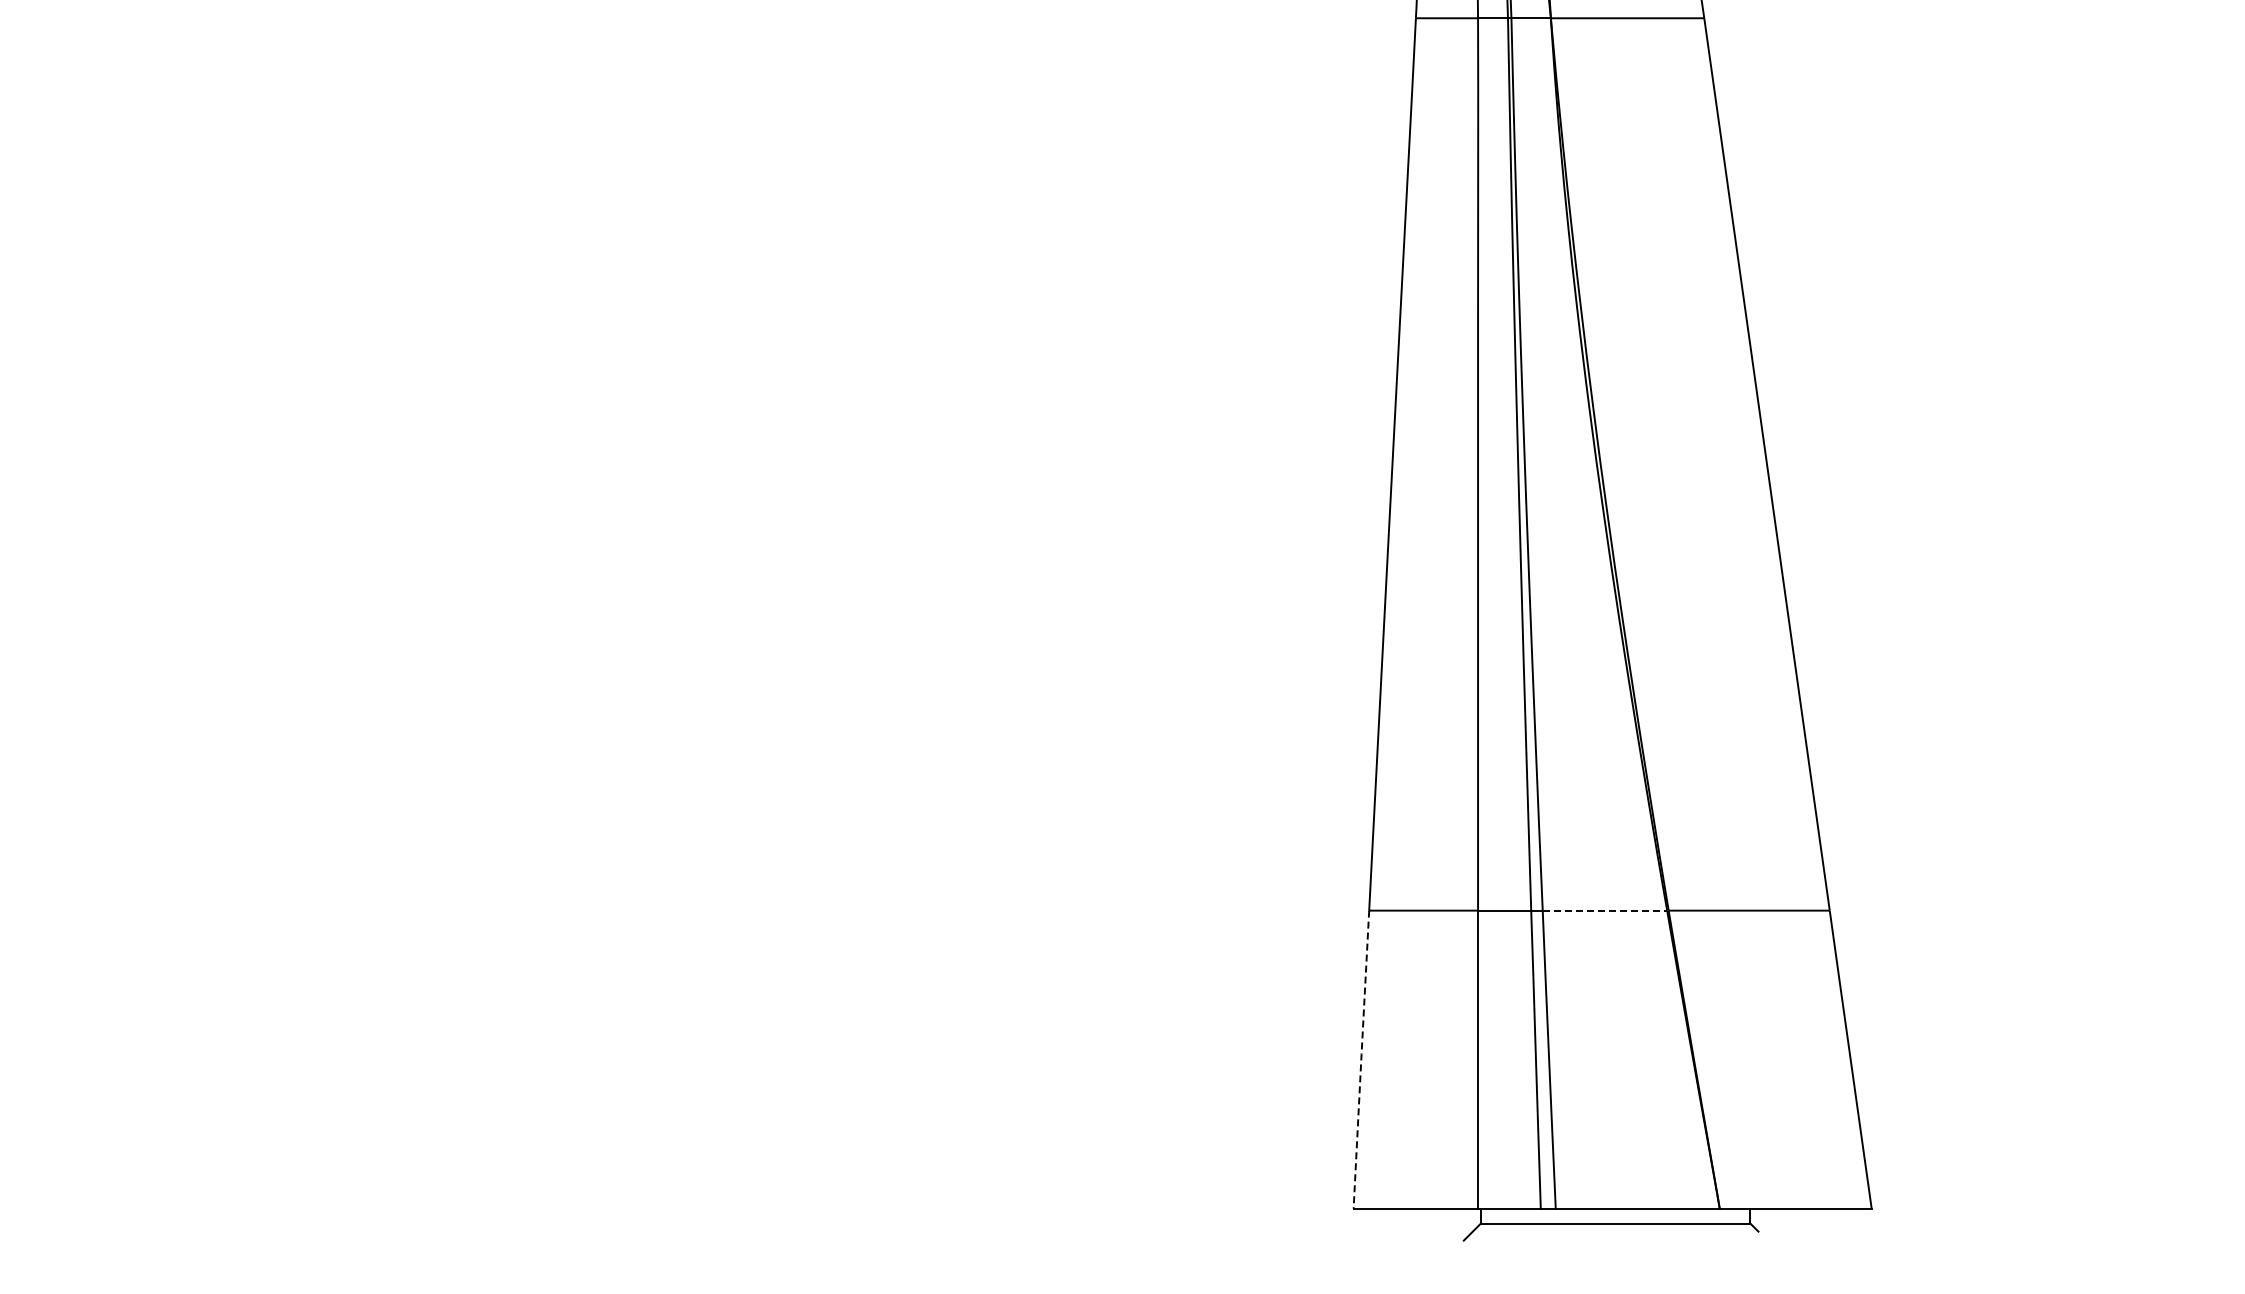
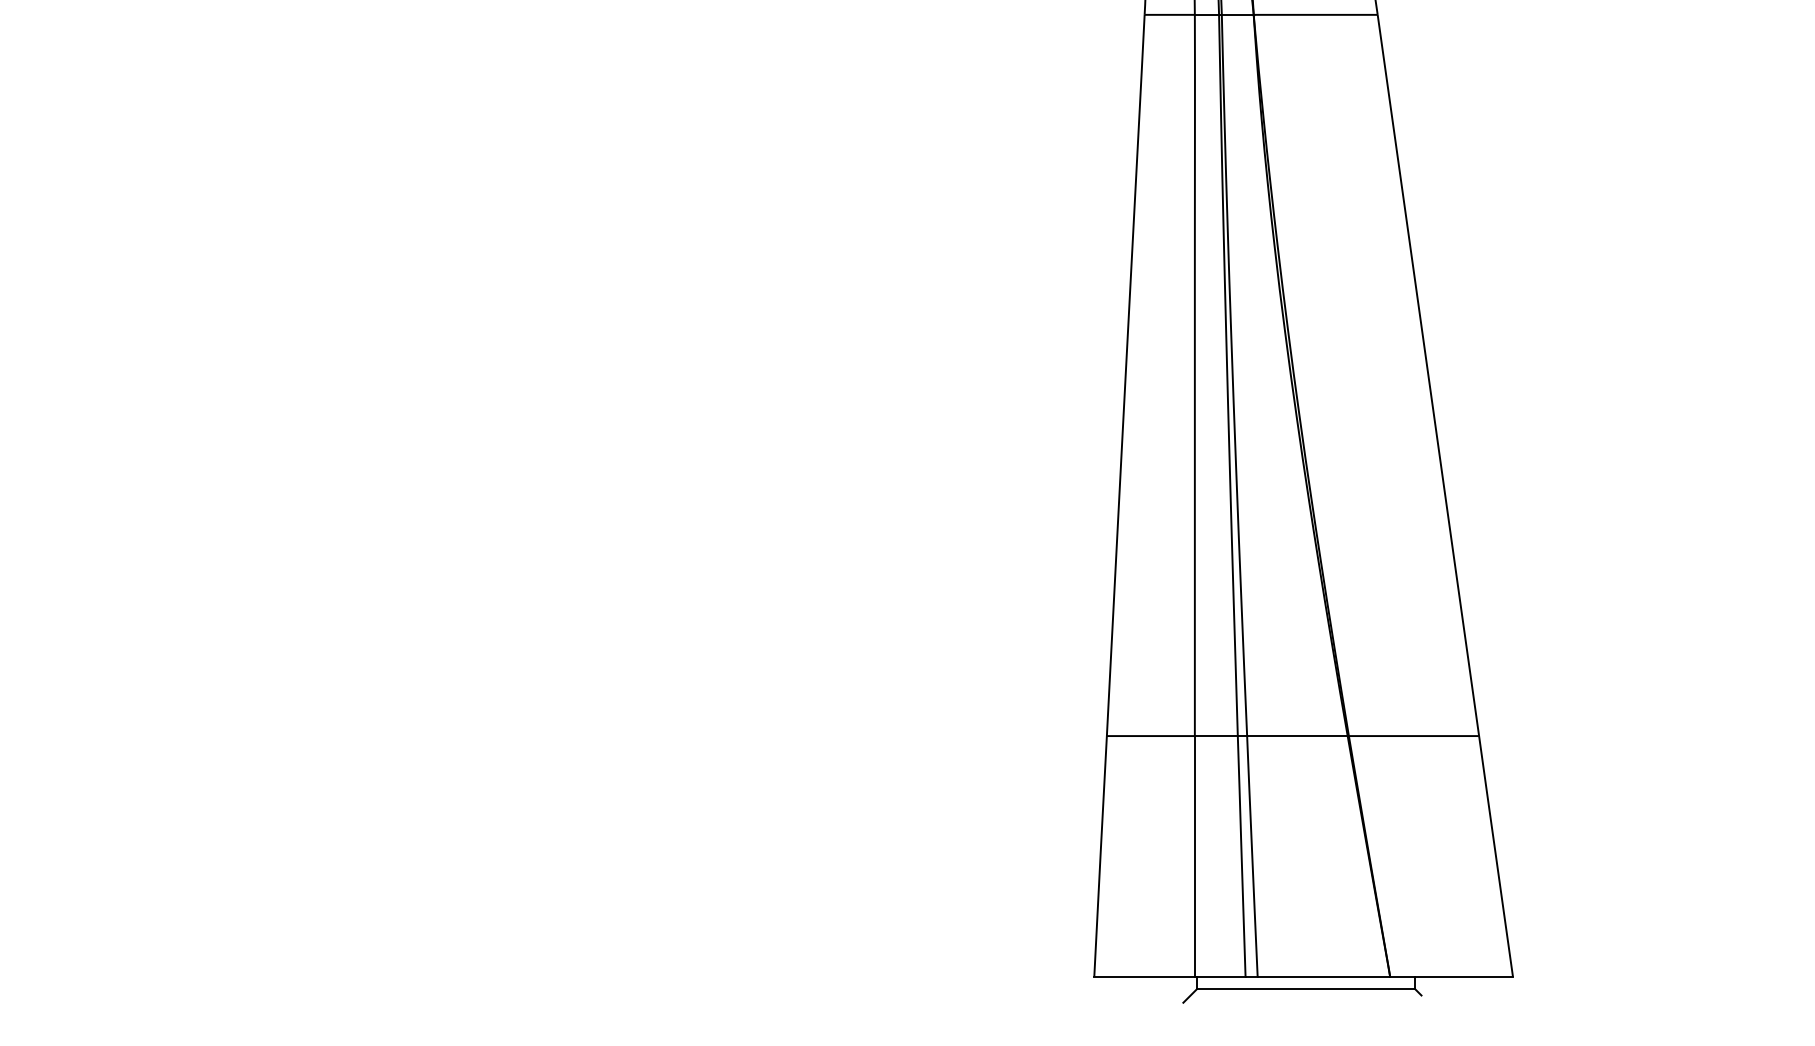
line: (1605, 910) -> (1297, 735), dashed -> solid
line: (1361, 1059) -> (1100, 856), dashed -> solid

